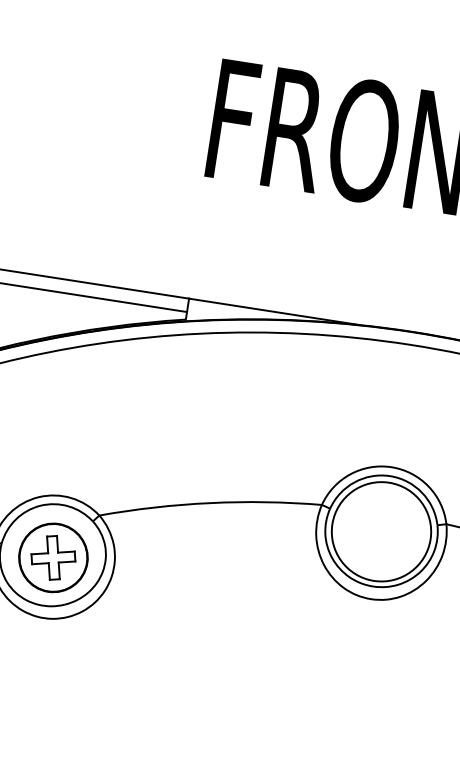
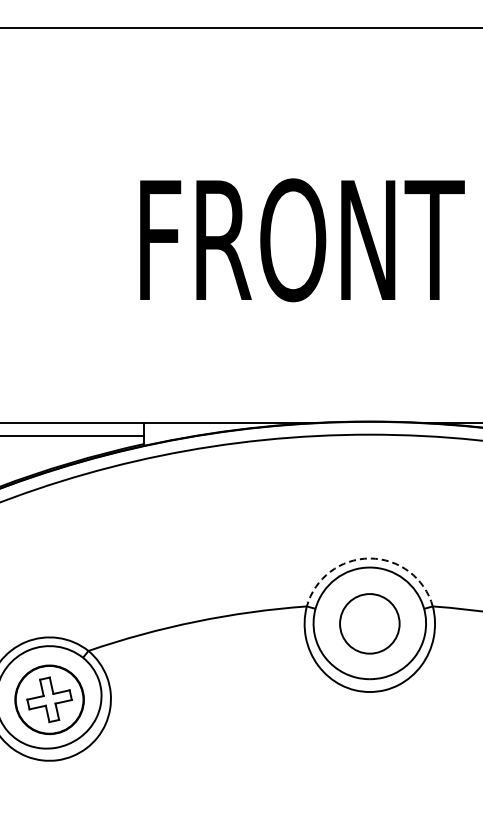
arc: (391, 467) -> (369, 558), solid -> dashed
circle: (381, 531) -> (369, 623), size x0.6

